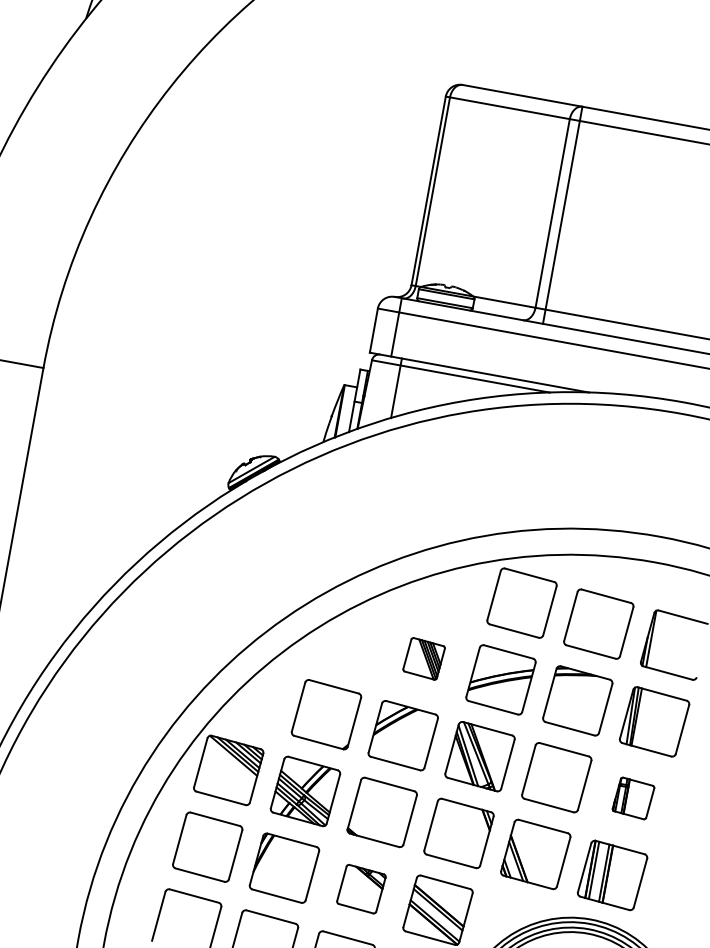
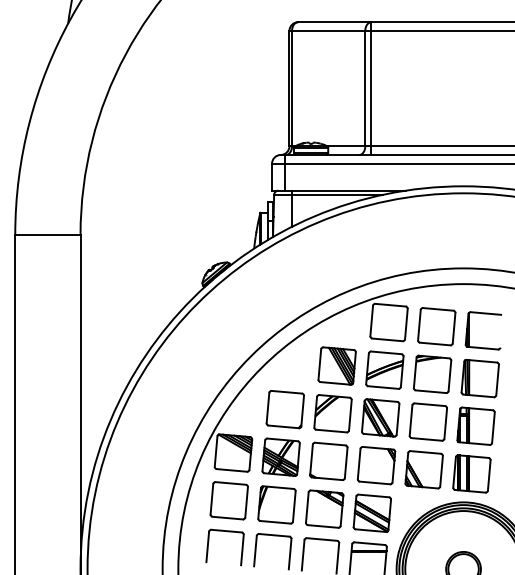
part: (423, 657) -> (336, 365), size x1.67
part: (632, 797) -> (475, 425), size x1.67
part: (361, 888) -> (324, 508), size x1.43

